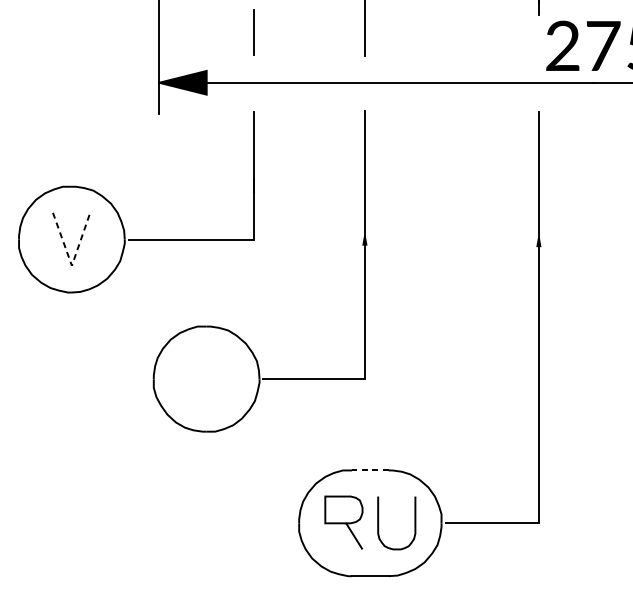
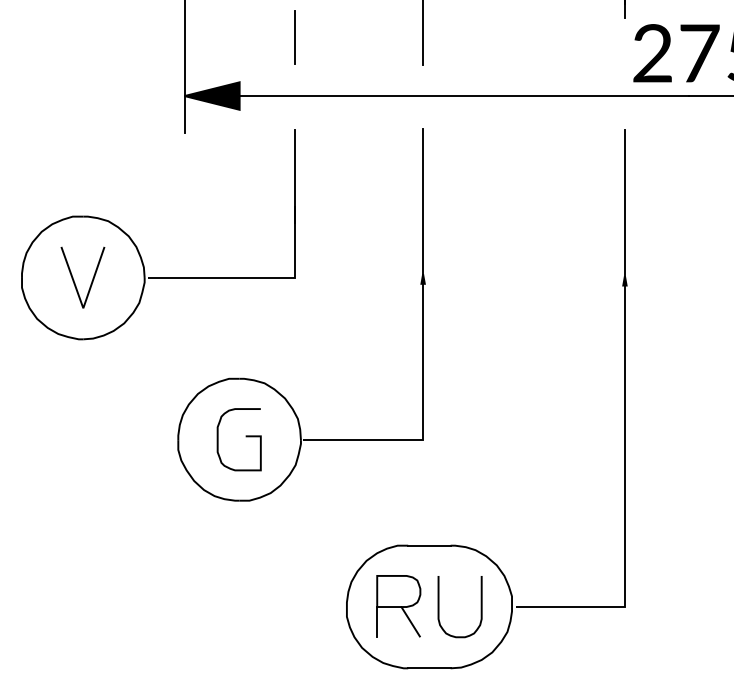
line: (72, 265) -> (83, 308), dashed -> solid
curve: (211, 376) -> (245, 436), added
line: (369, 470) -> (428, 545), dashed -> solid
line: (325, 536) -> (377, 622), added

